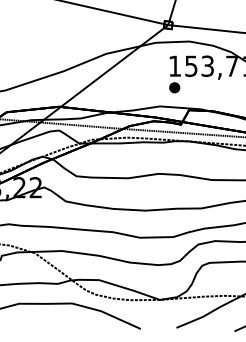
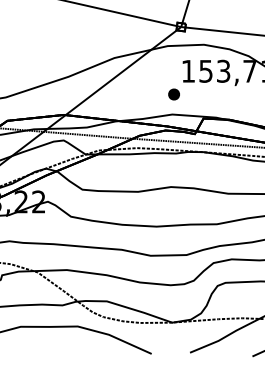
part: (174, 87) -> (173, 94), moved

